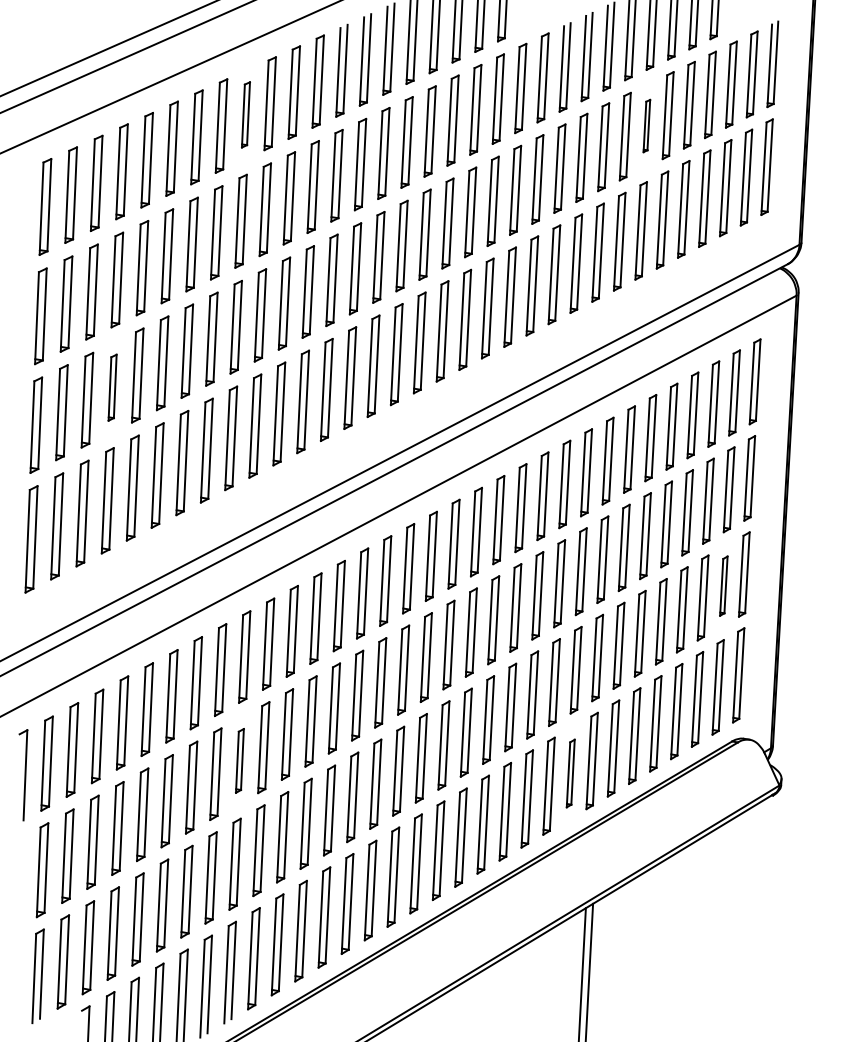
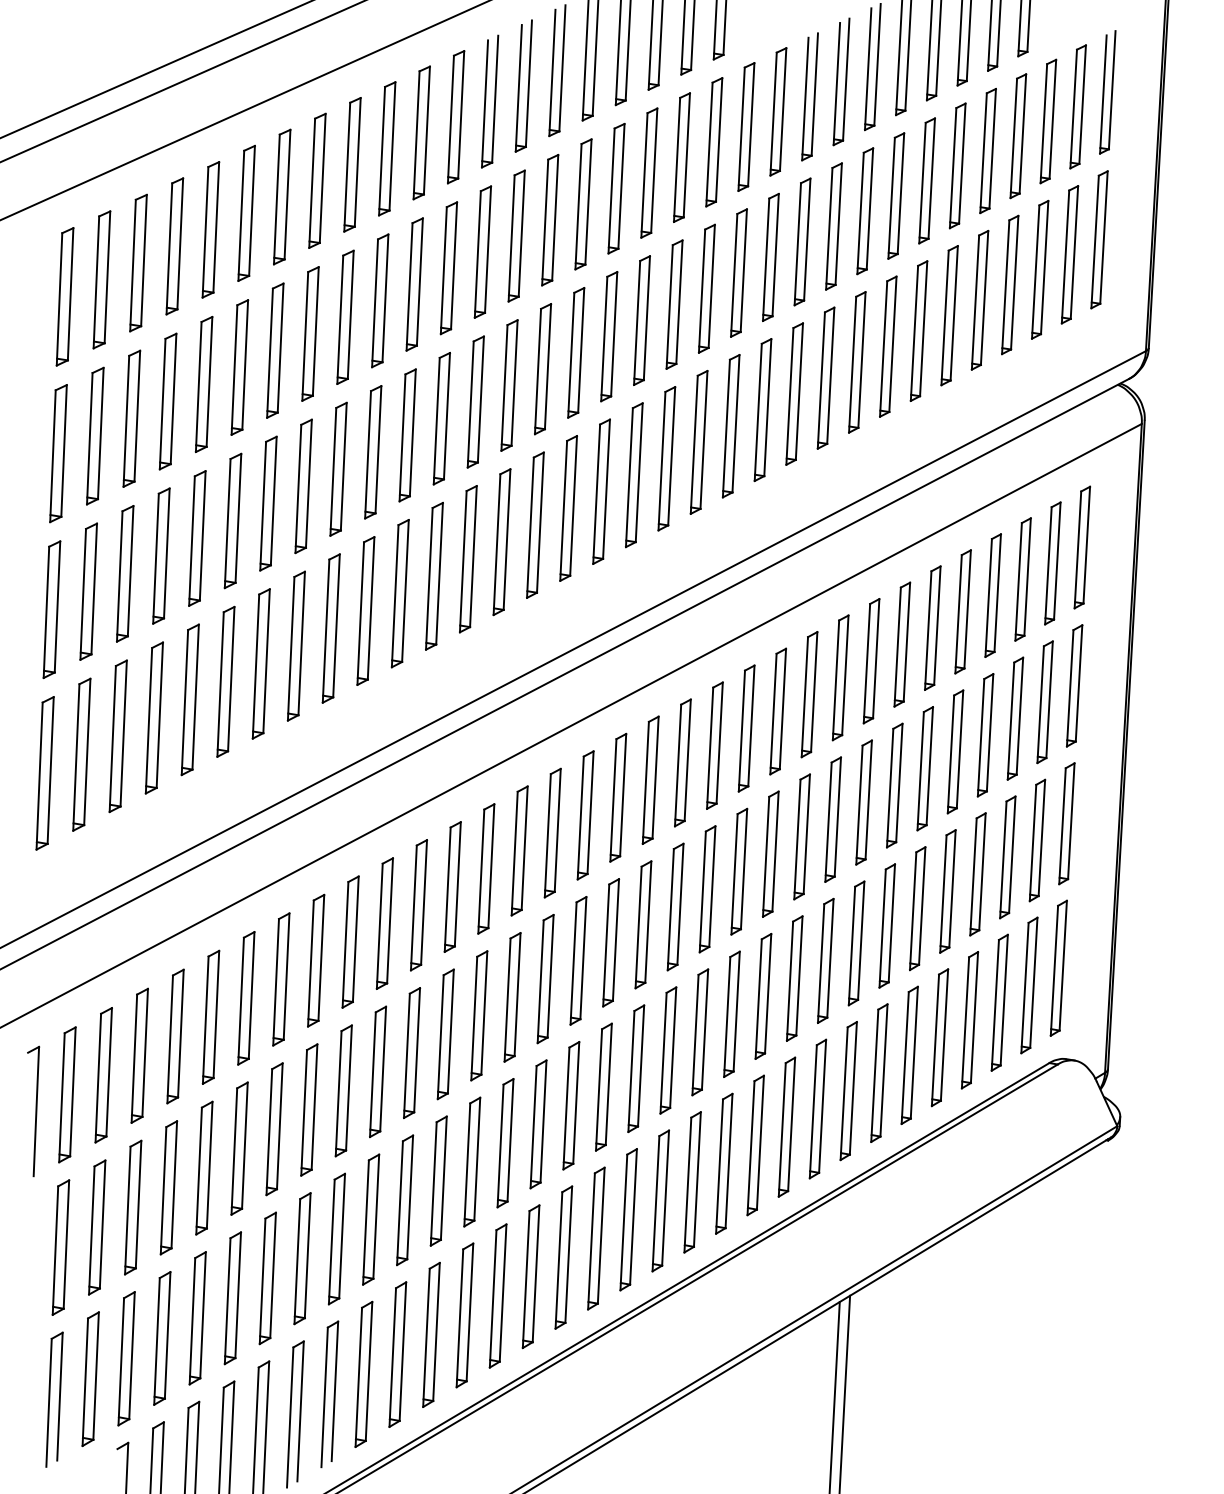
part: (245, 114) -> (351, 164), size x1.43
part: (646, 125) -> (926, 180), size x1.67
part: (112, 387) -> (161, 555), size x1.43
part: (723, 585) -> (1037, 839), size x1.43
part: (239, 760) -> (343, 1090), size x1.43
part: (570, 773) -> (817, 1108), size x1.43

